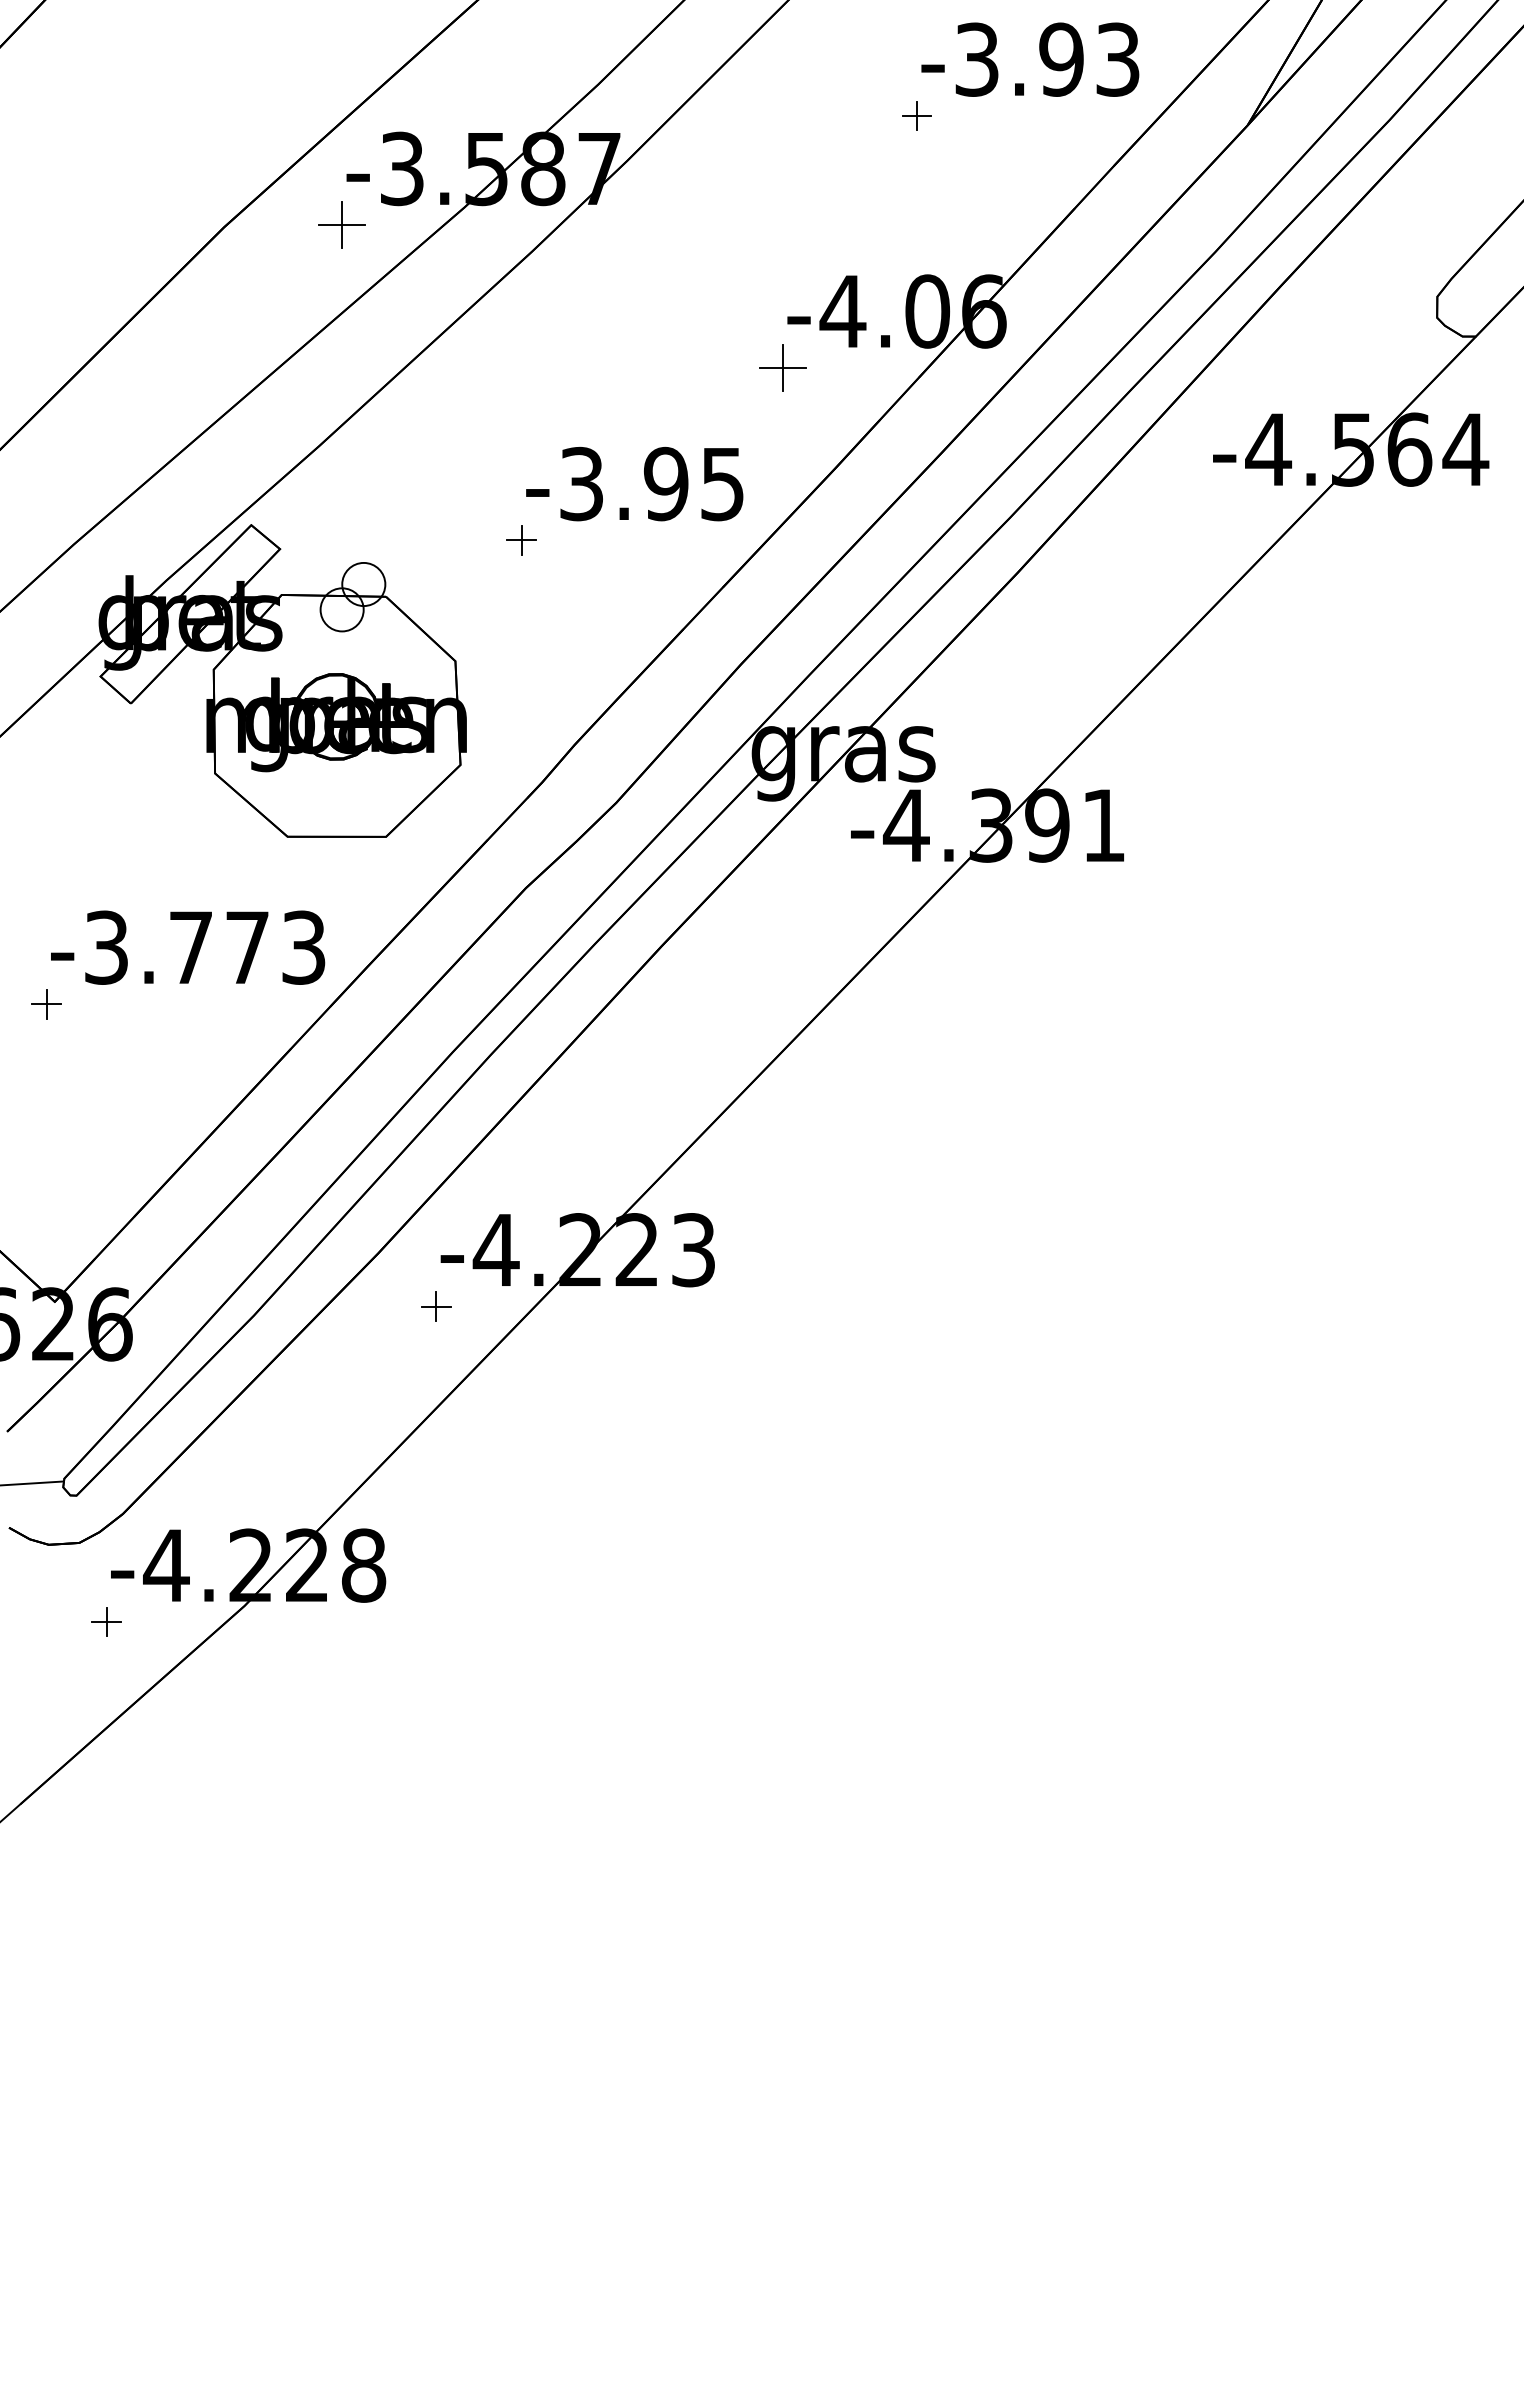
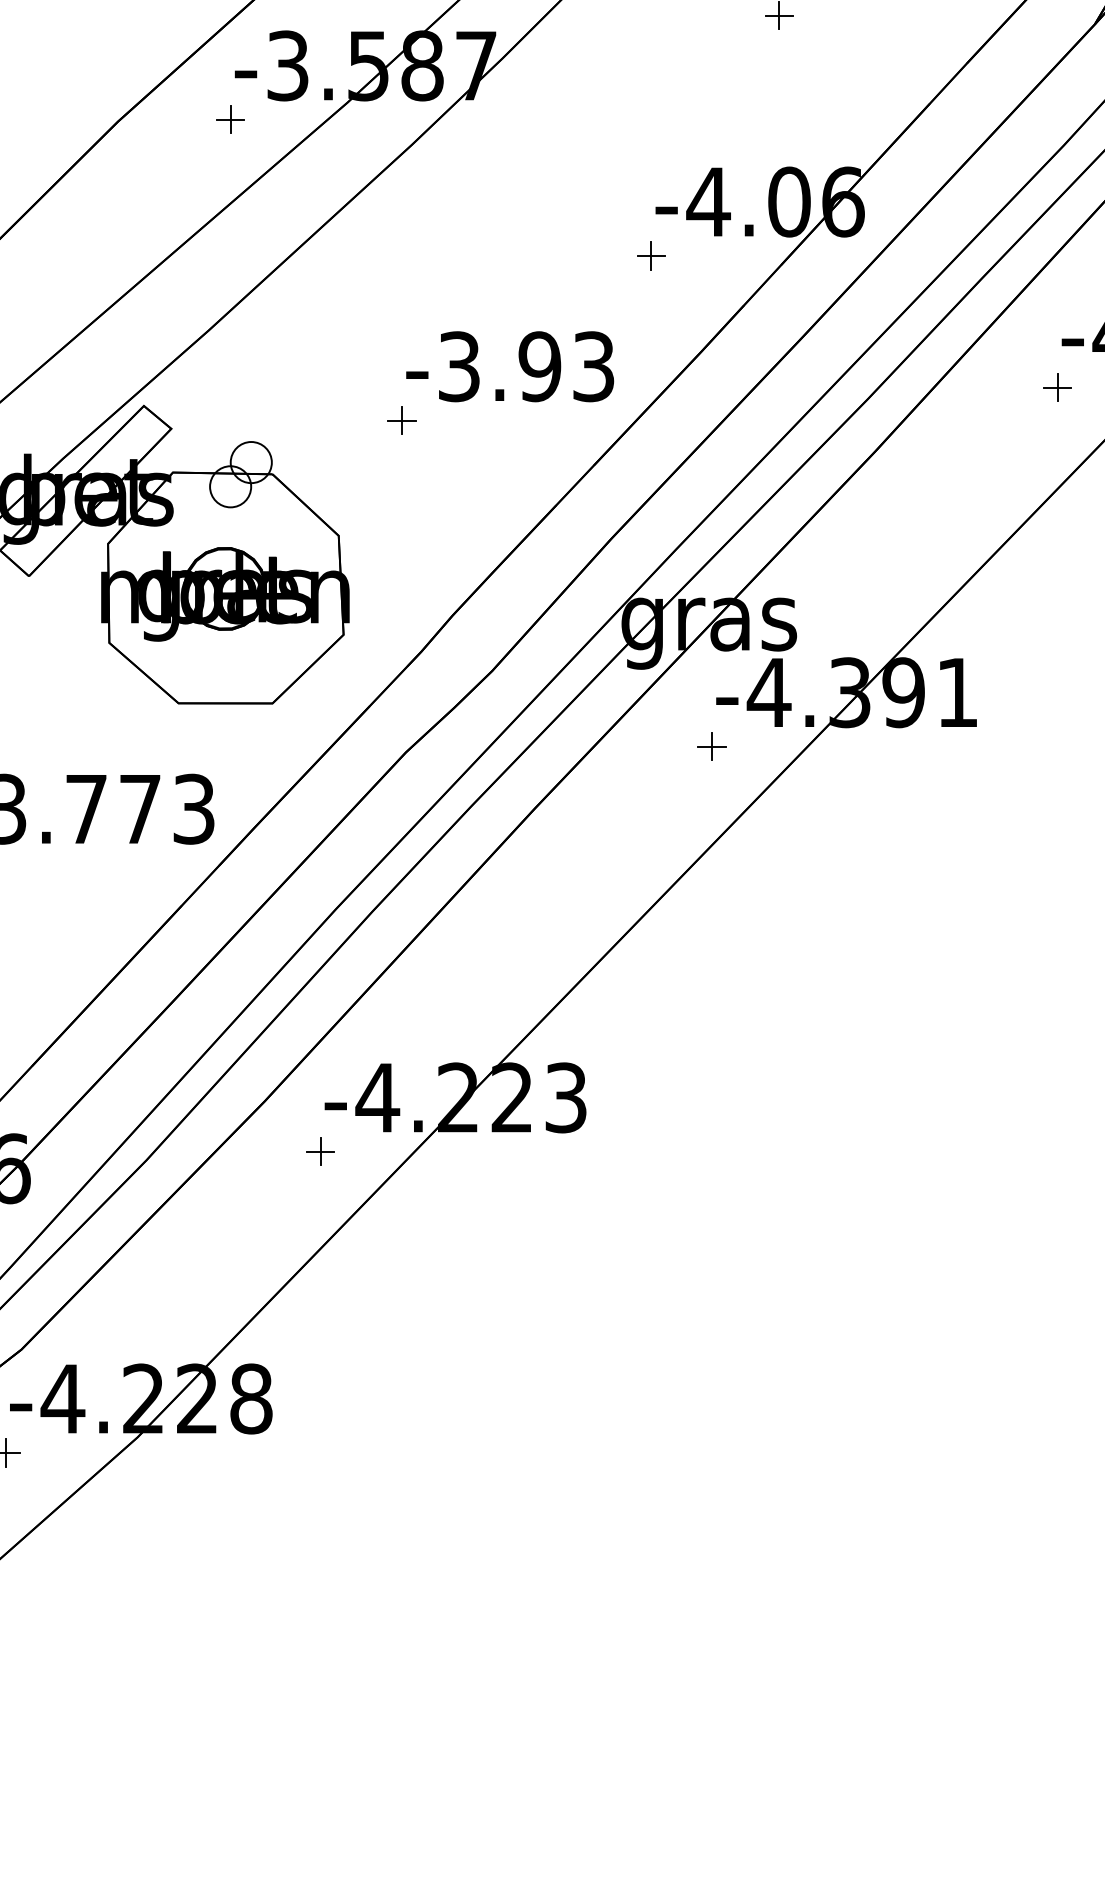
part: (342, 225) -> (230, 119), size x0.62
part: (782, 367) -> (650, 255), size x0.62
text: (722, 483) -> (593, 366), -3.95 -> -3.93
part: (1208, 505) -> (1057, 387), added
part: (846, 881) -> (711, 746), added

